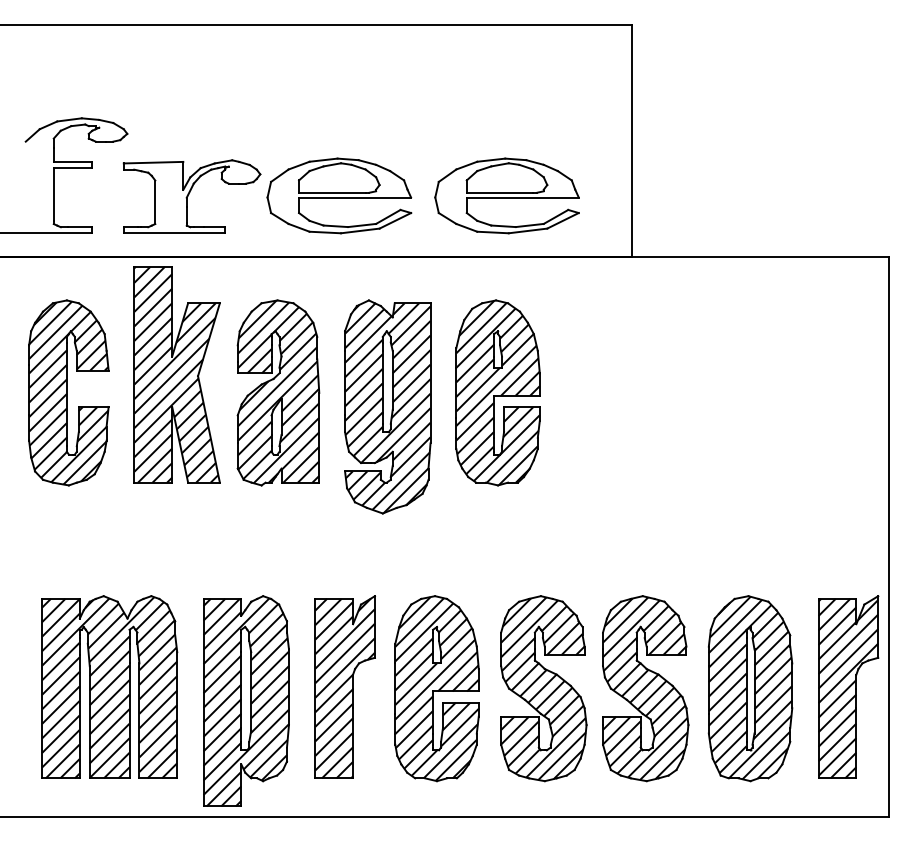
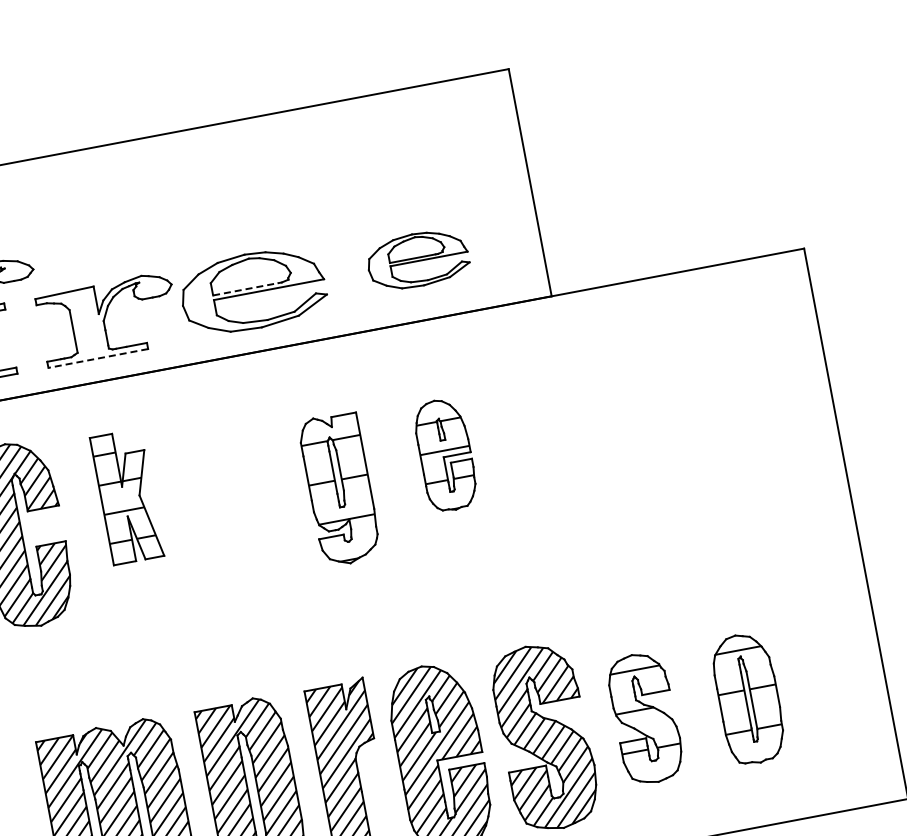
line: (332, 192) -> (245, 288), solid -> dashed
part: (506, 195) -> (417, 259), size x0.7
line: (174, 233) -> (98, 358), solid -> dashed
part: (176, 374) -> (126, 496), size x0.6
part: (278, 392) -> (229, 495), removed
part: (497, 392) -> (445, 454), size x0.6
part: (387, 406) -> (339, 488), size x0.7
part: (848, 686) -> (844, 678), removed
part: (645, 688) -> (645, 718), size x0.7
part: (750, 688) -> (748, 698), size x0.7

